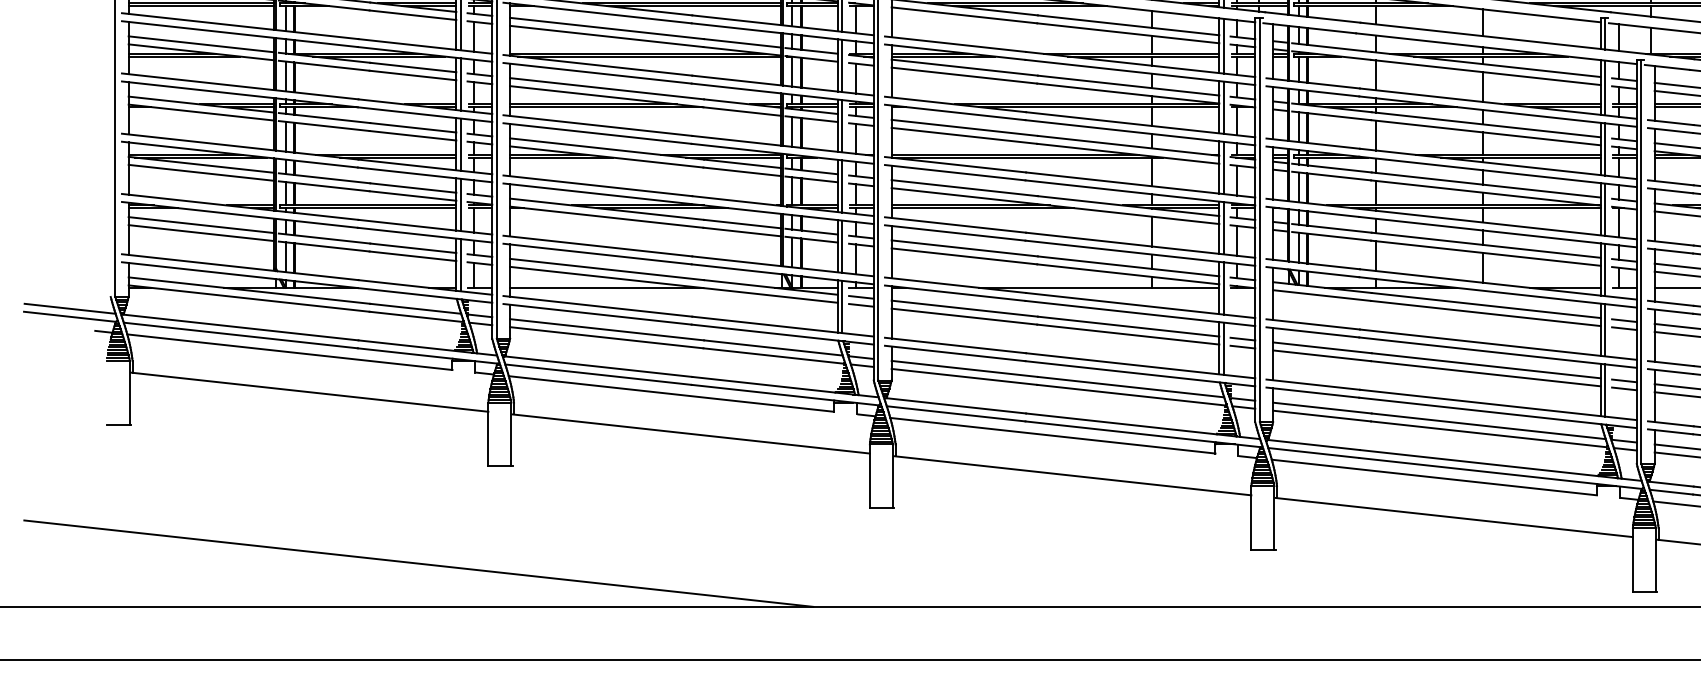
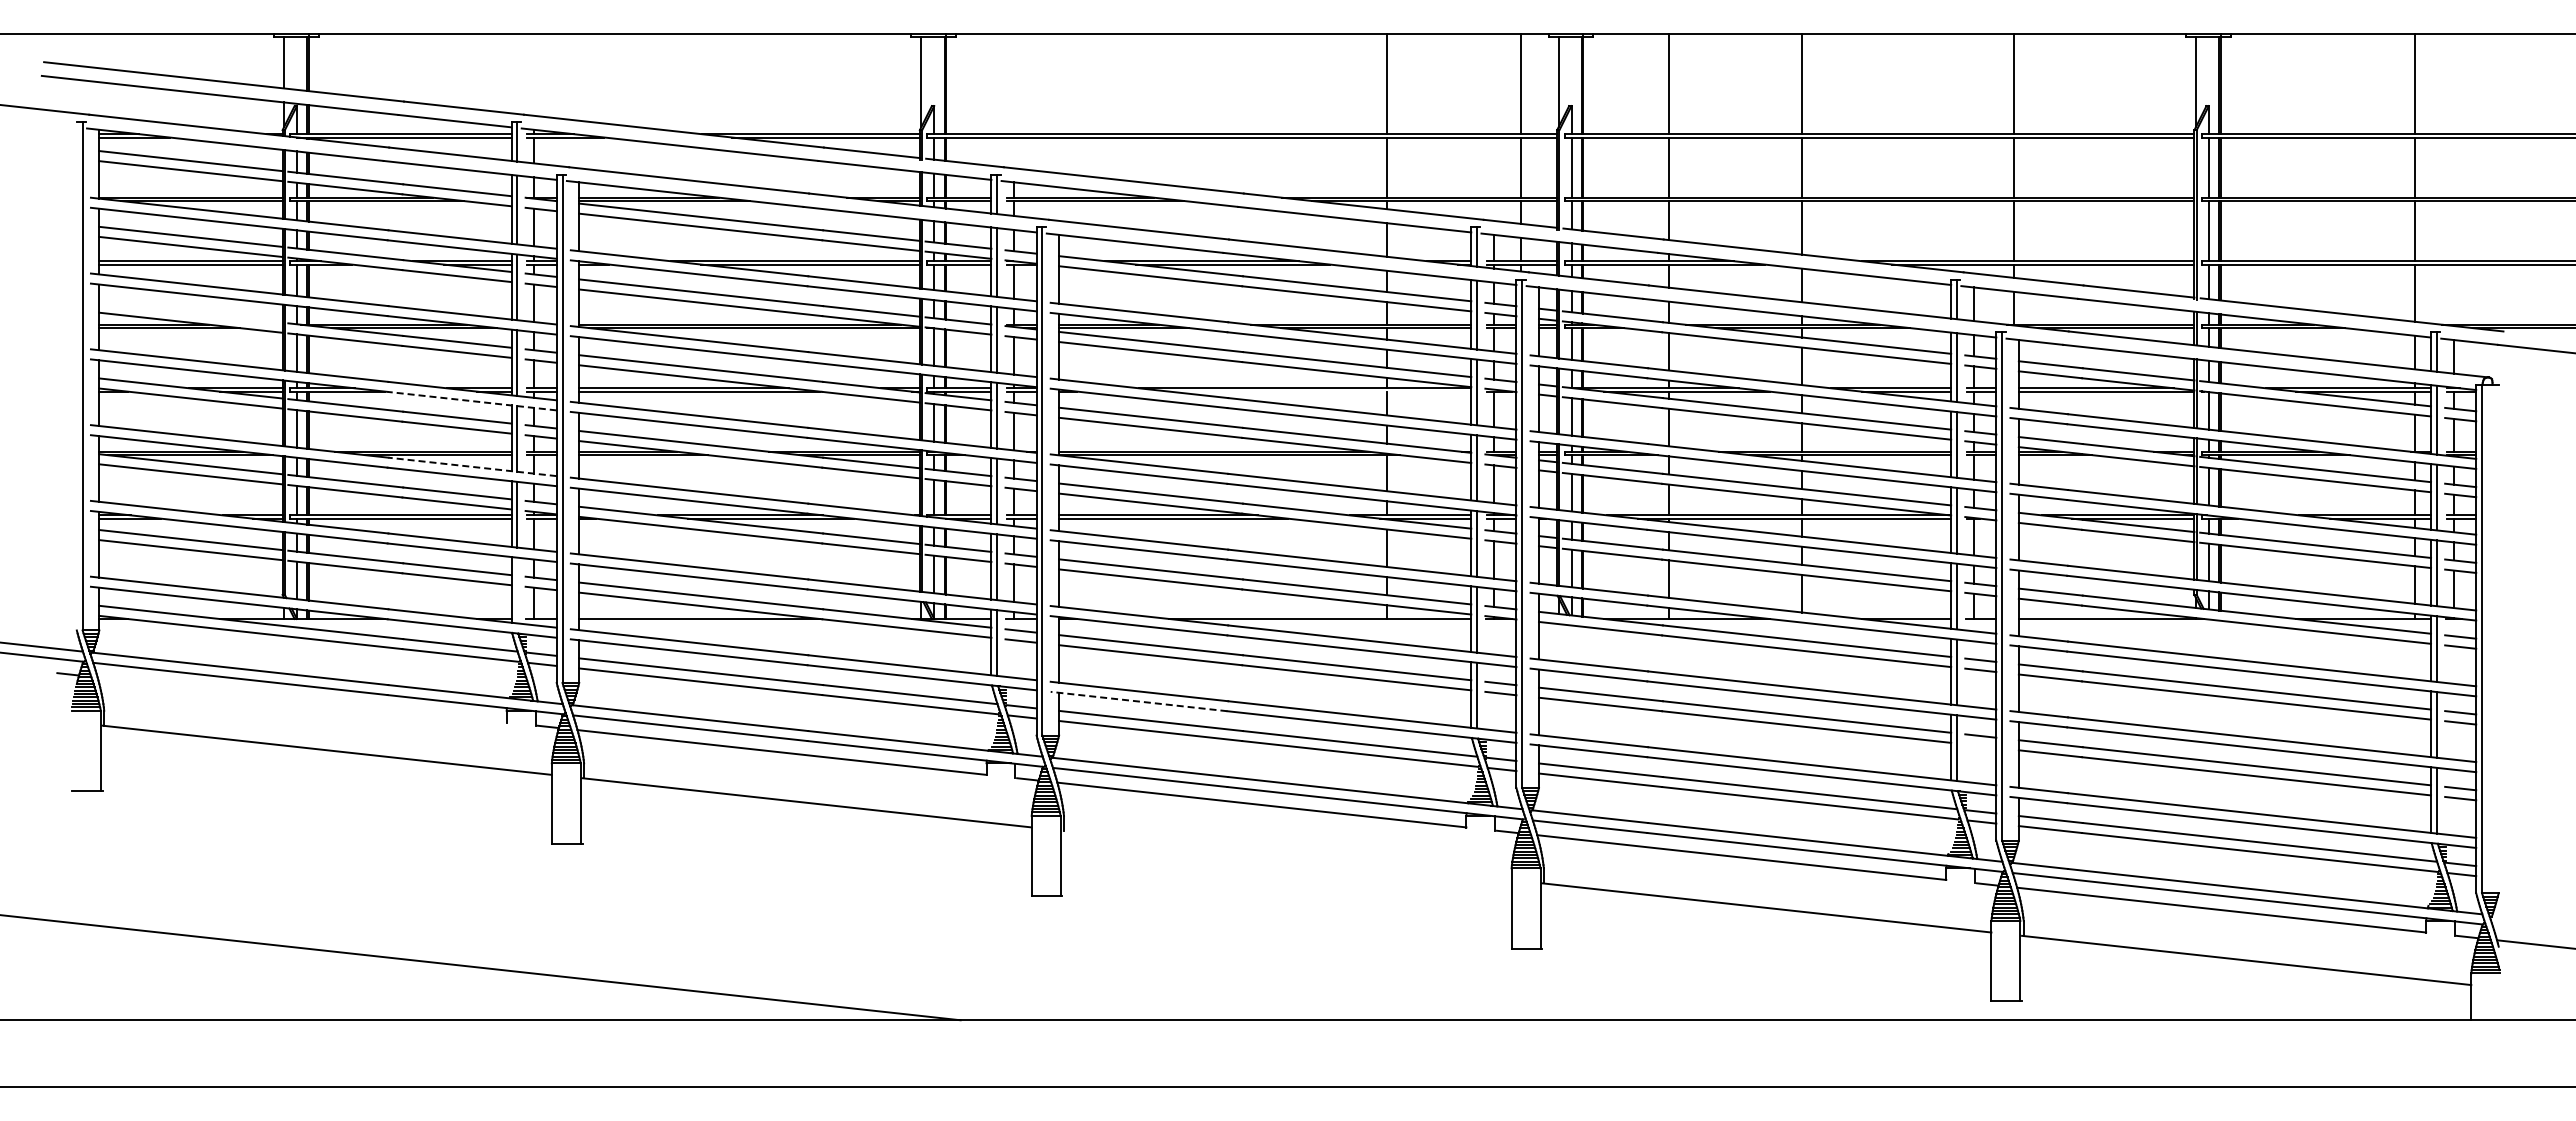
line: (201, 44) -> (190, 312), removed
line: (1099, 106) -> (1320, 391), removed
line: (424, 114) -> (471, 401), solid -> dashed
line: (425, 166) -> (472, 466), solid -> dashed
line: (461, 265) -> (517, 590), removed
line: (289, 351) -> (301, 699), removed
line: (955, 353) -> (1139, 701), solid -> dashed
line: (1624, 388) -> (1980, 745), removed
line: (1072, 475) -> (1286, 854), removed

